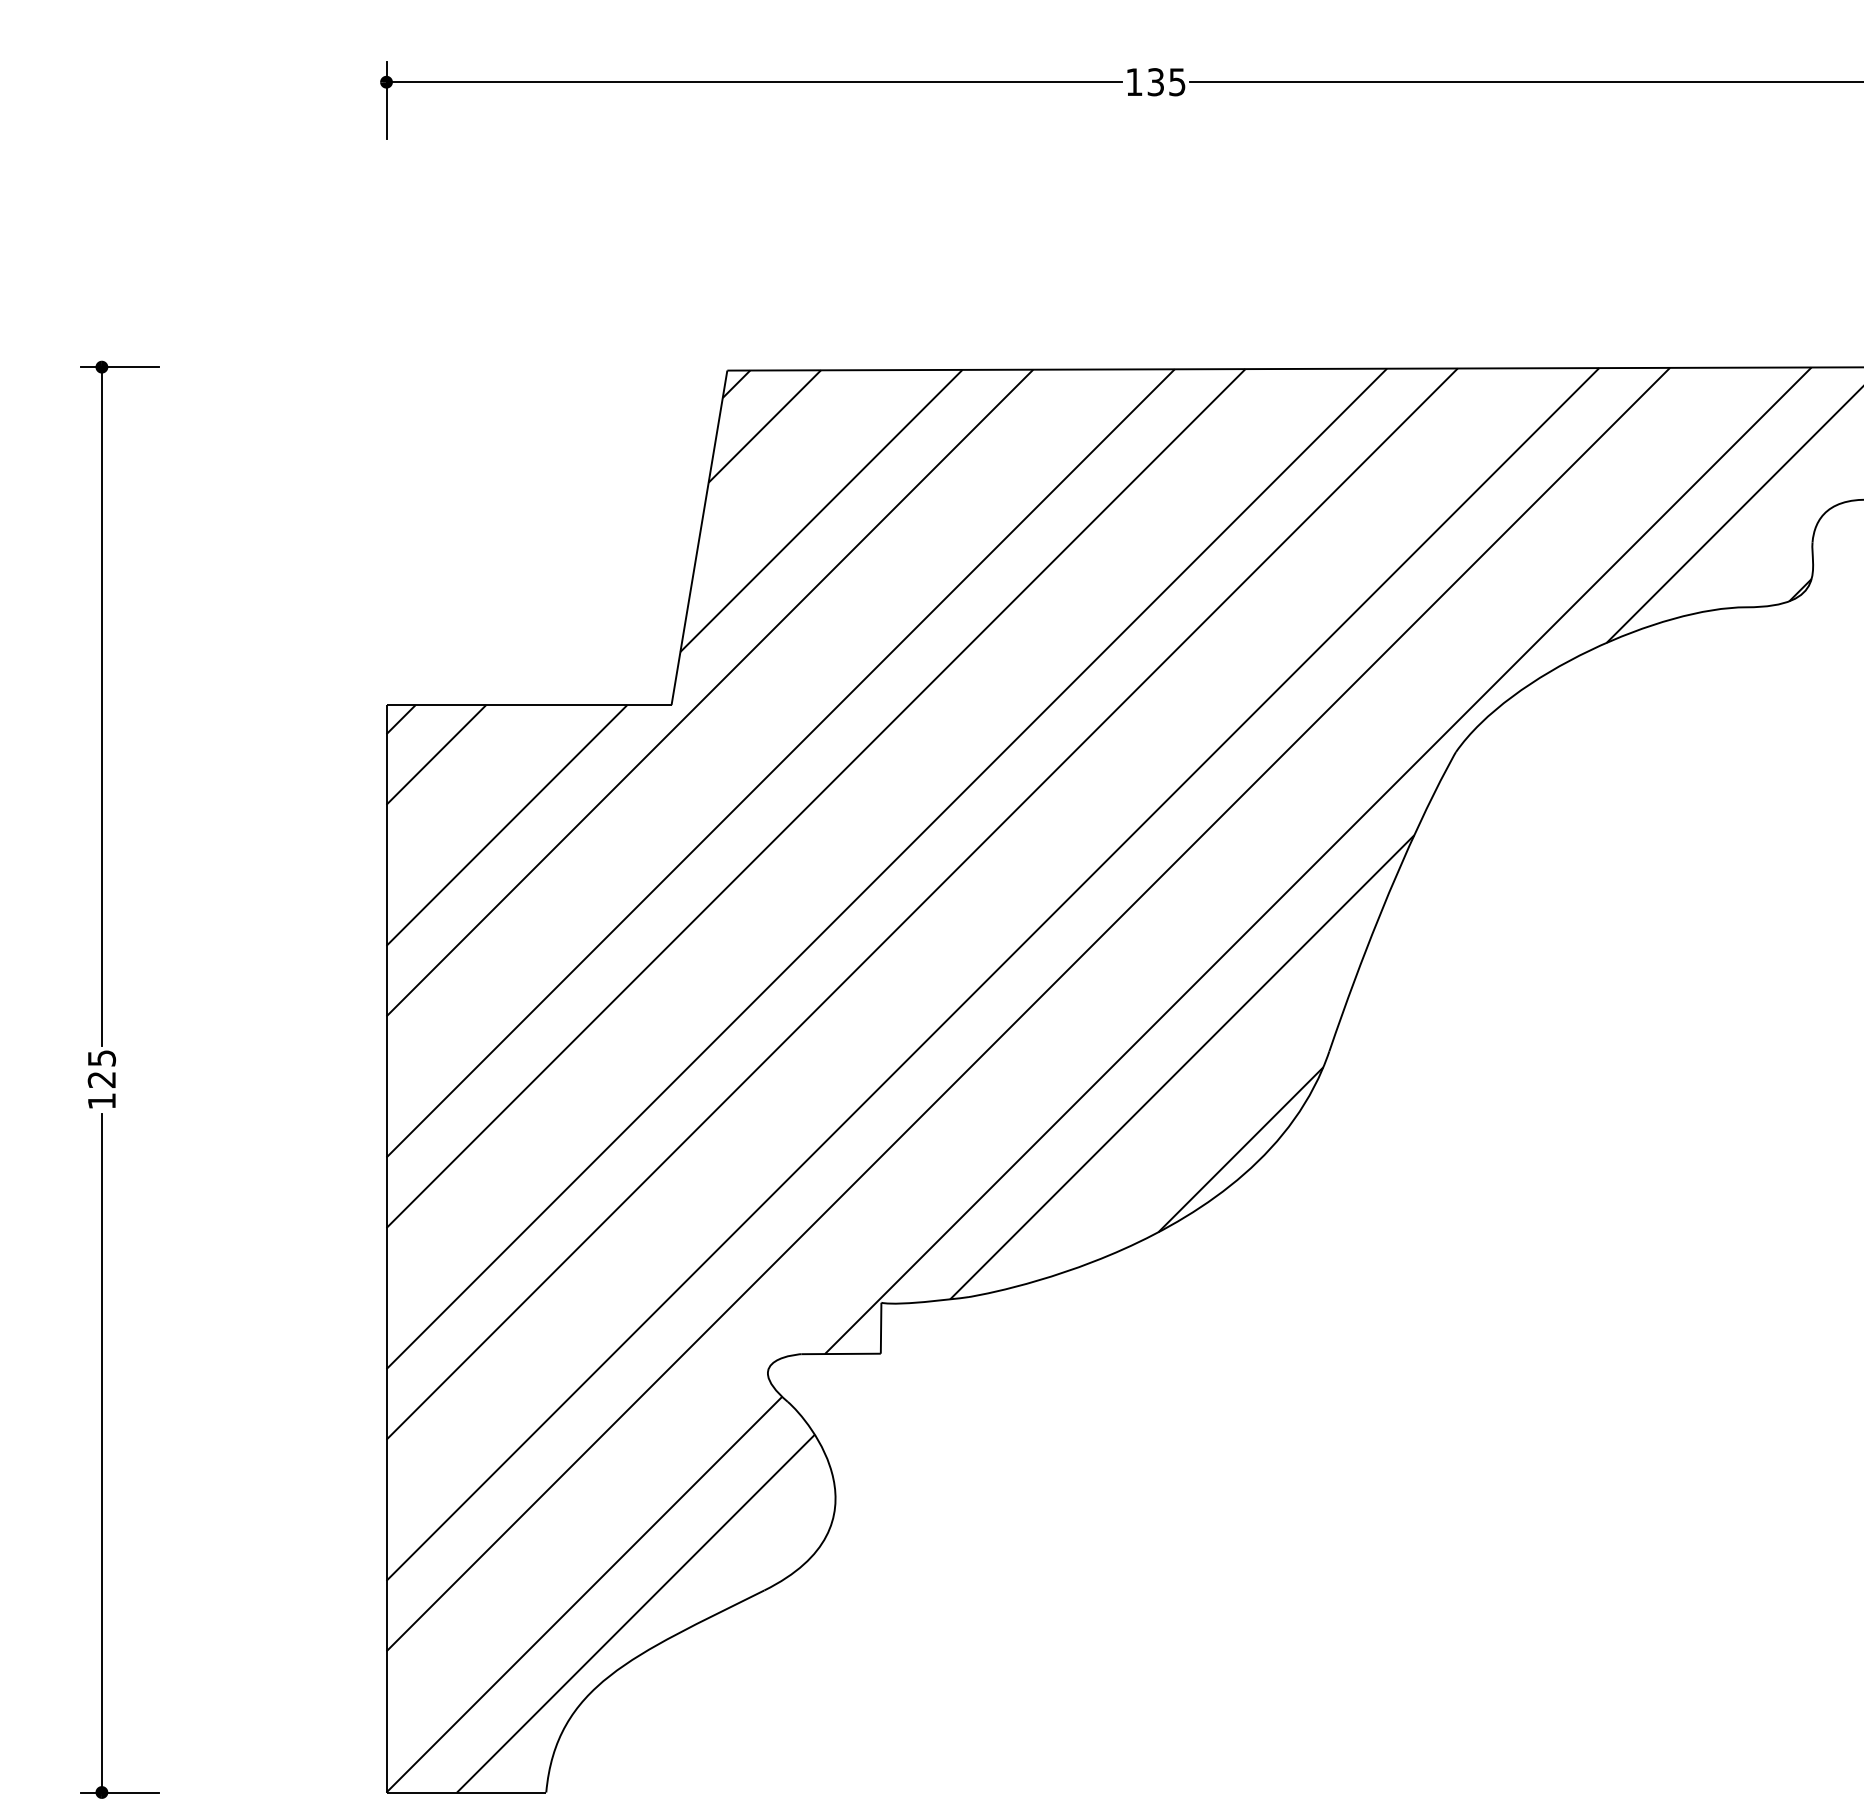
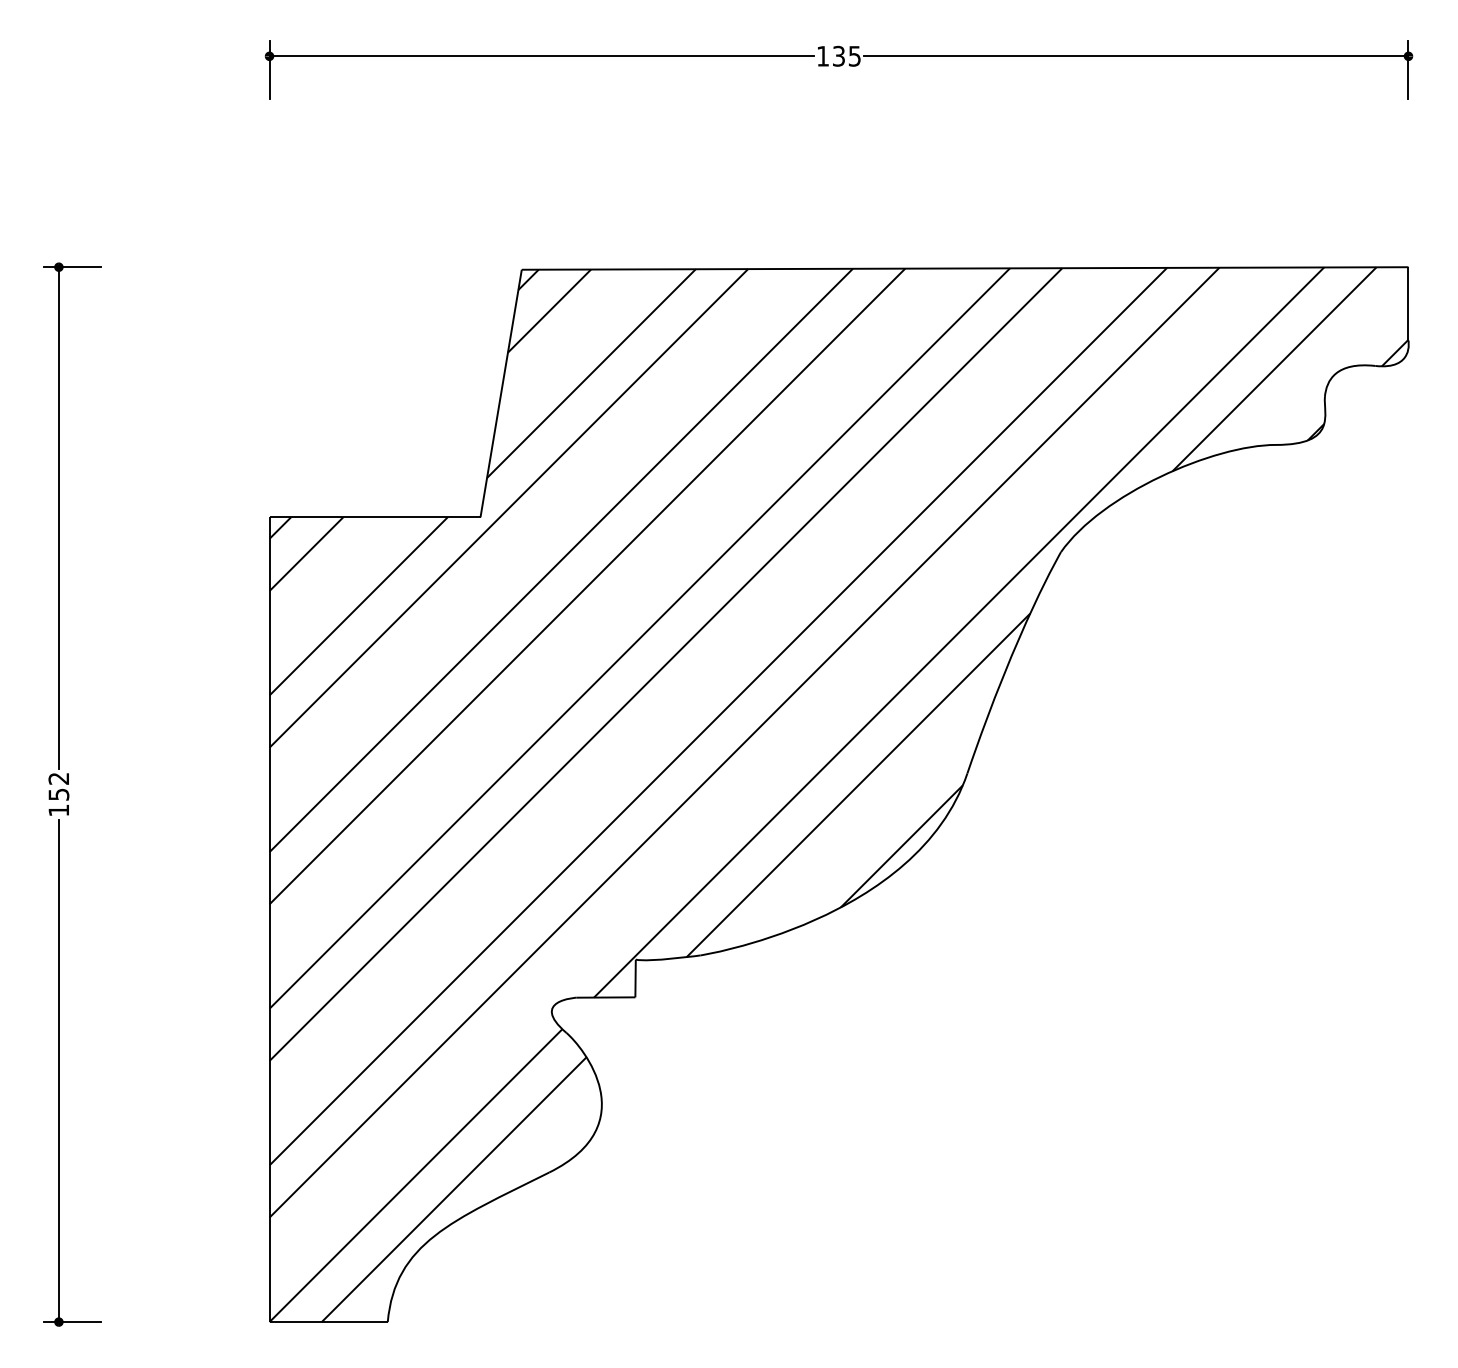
text: (101, 1068) -> (58, 786), 125 -> 152

